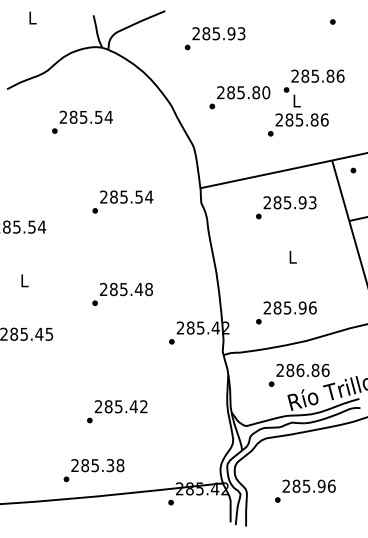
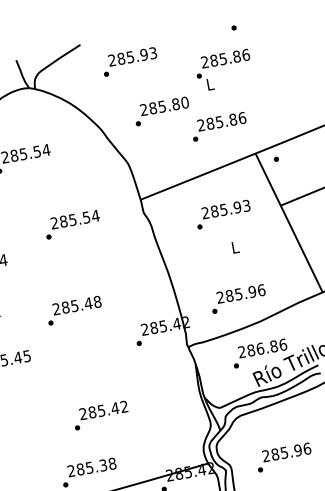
text: (313, 88) -> (223, 70), moved
text: (286, 207) -> (223, 214), moved
text: (122, 294) -> (74, 310), moved

